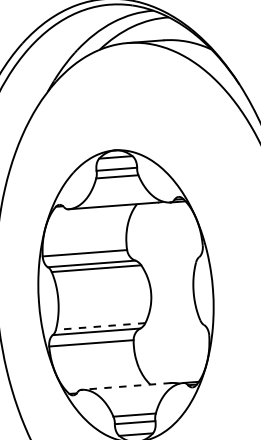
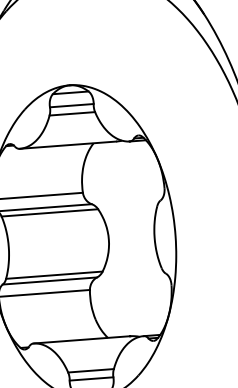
line: (100, 326) -> (54, 275), dashed -> solid
line: (126, 386) -> (82, 339), dashed -> solid

